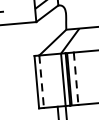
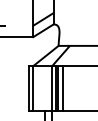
line: (76, 78) -> (63, 88), dashed -> solid
line: (41, 81) -> (33, 88), dashed -> solid

